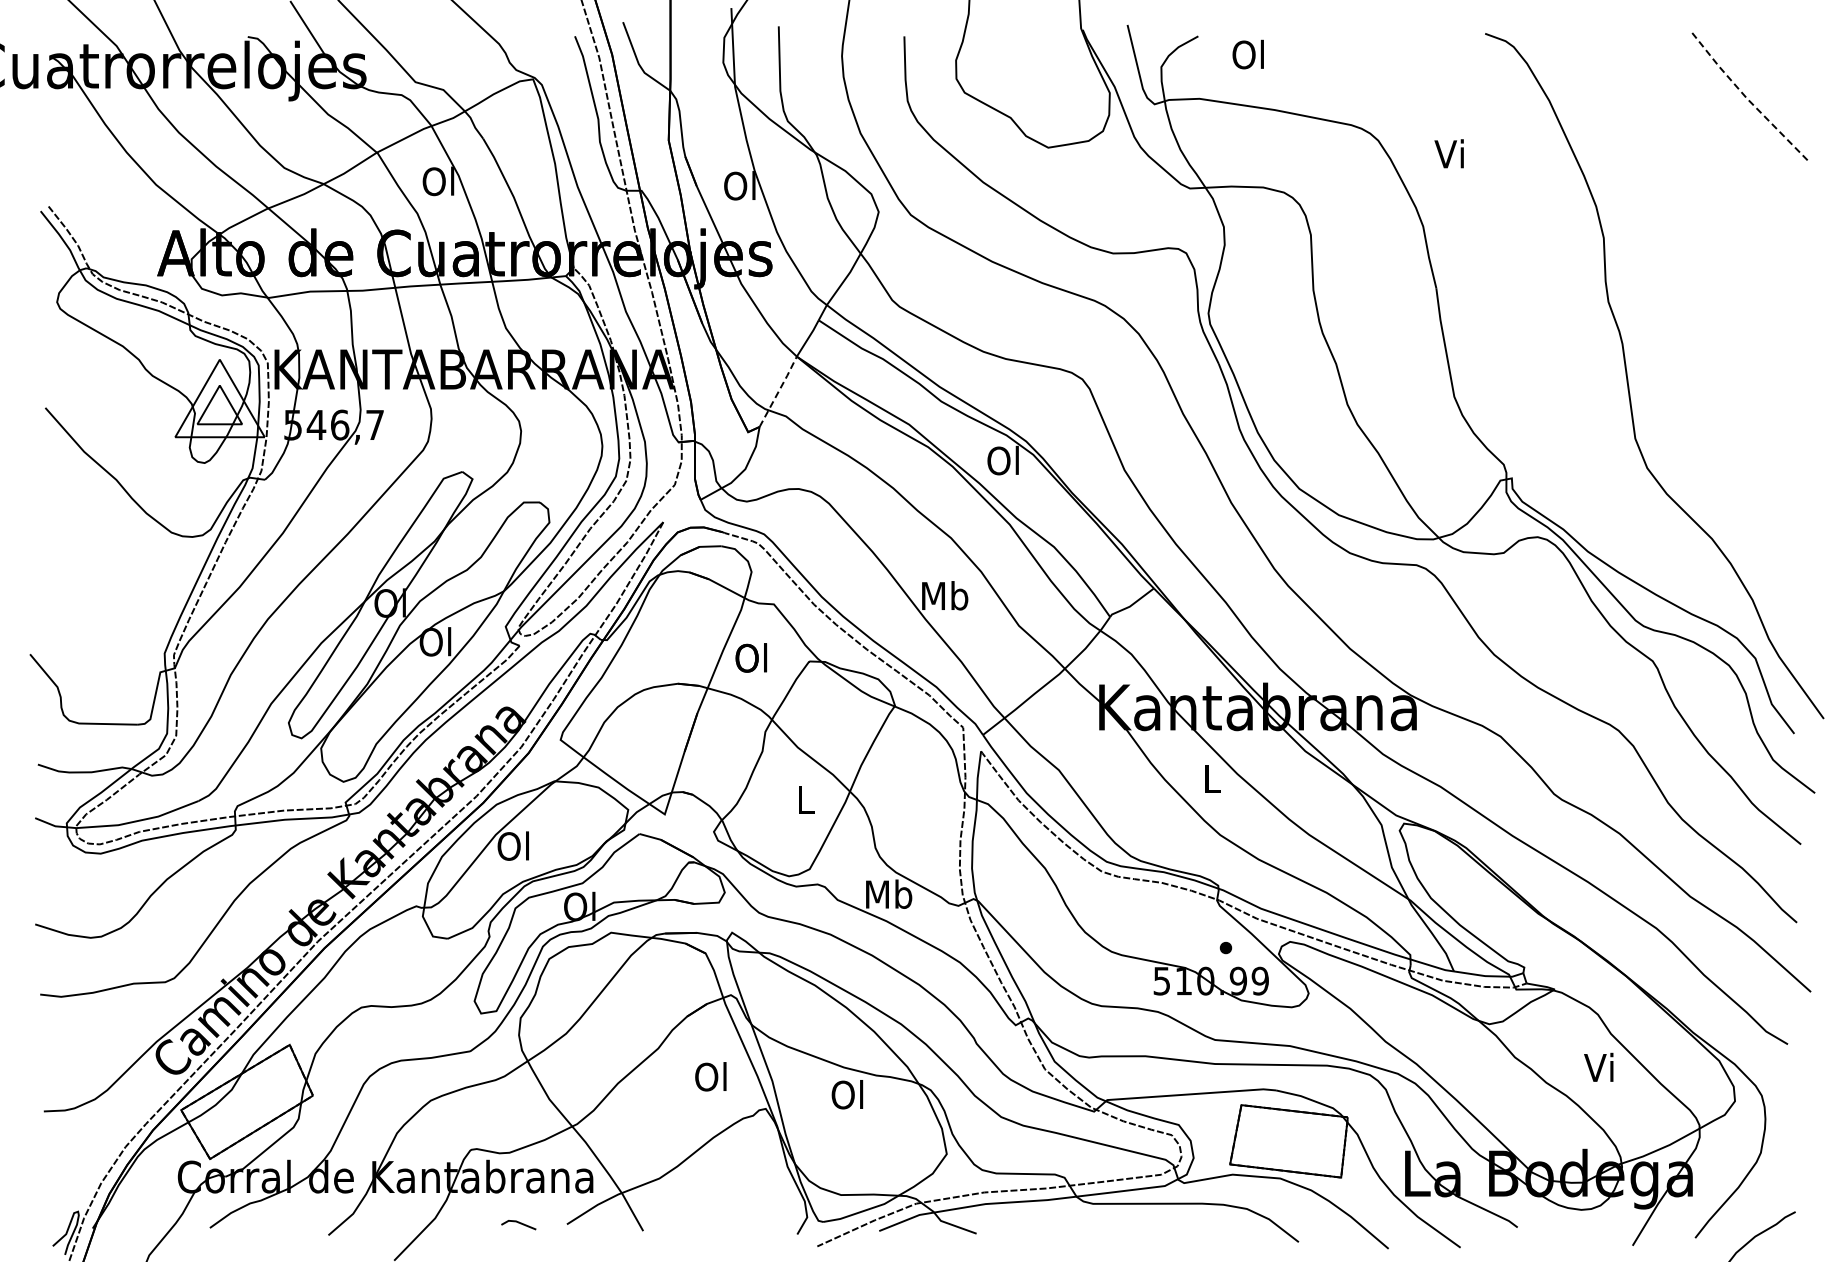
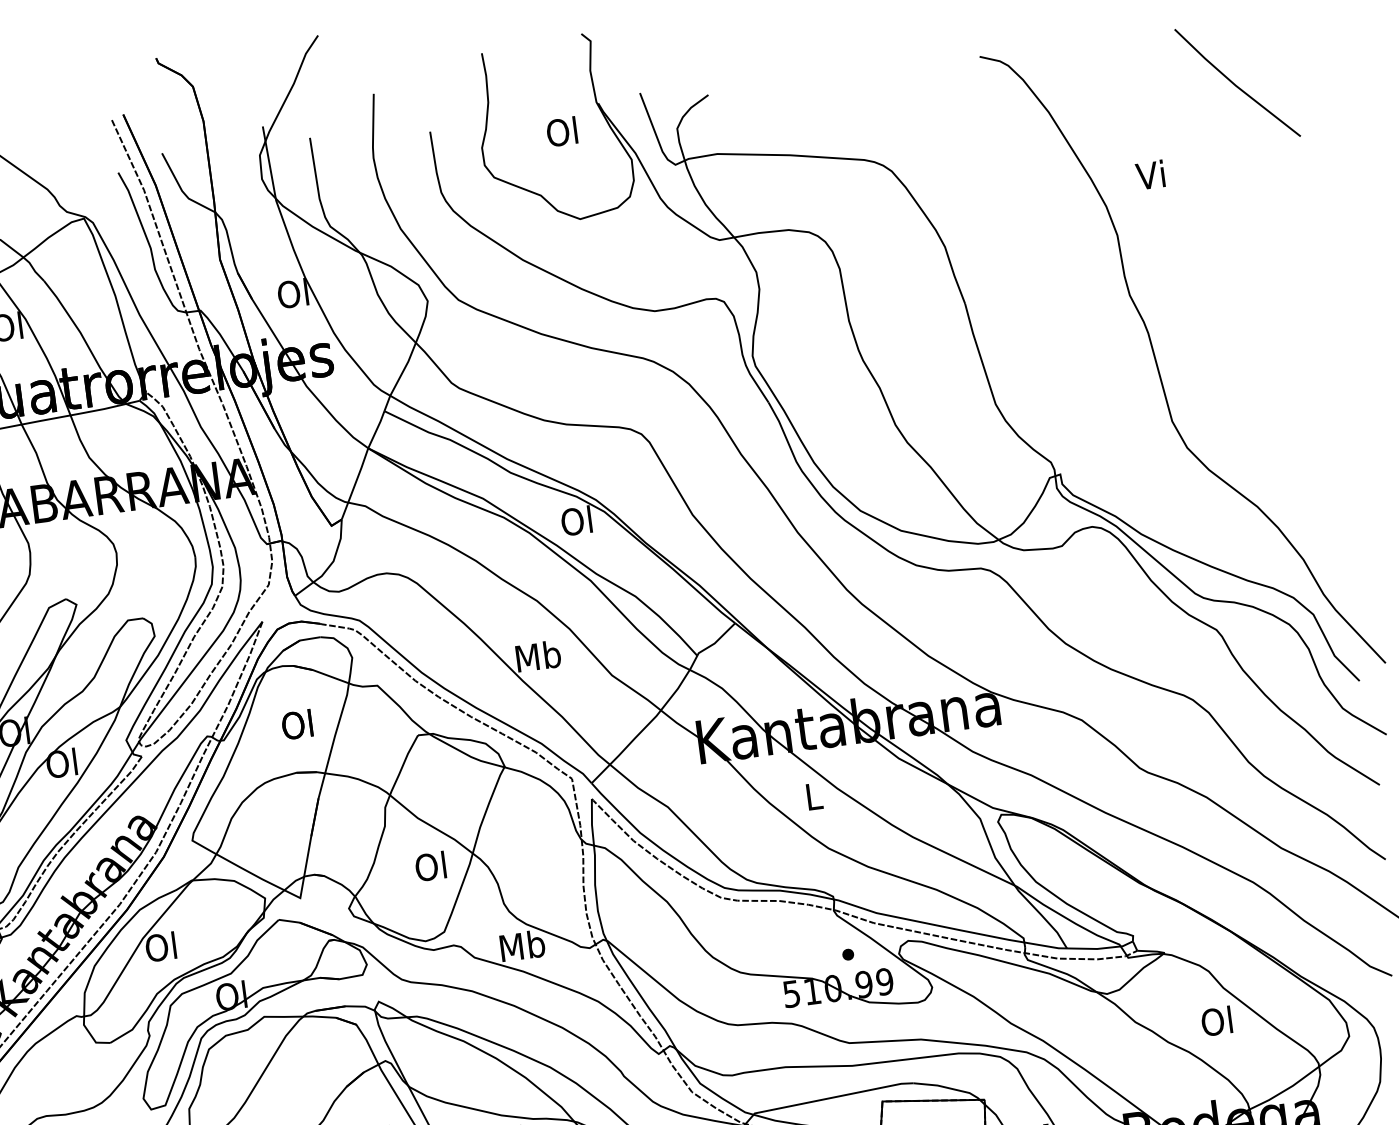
text: (1247, 54) -> (561, 131), moved
line: (1746, 98) -> (1235, 85), dashed -> solid
text: (1448, 153) -> (1149, 174), moved
line: (778, 391) -> (355, 483), dashed -> solid
text: (750, 657) -> (296, 724), moved
text: (804, 799) -> (430, 866), L -> Ol
text: (1599, 1067) -> (1216, 1021), Vi -> Ol

